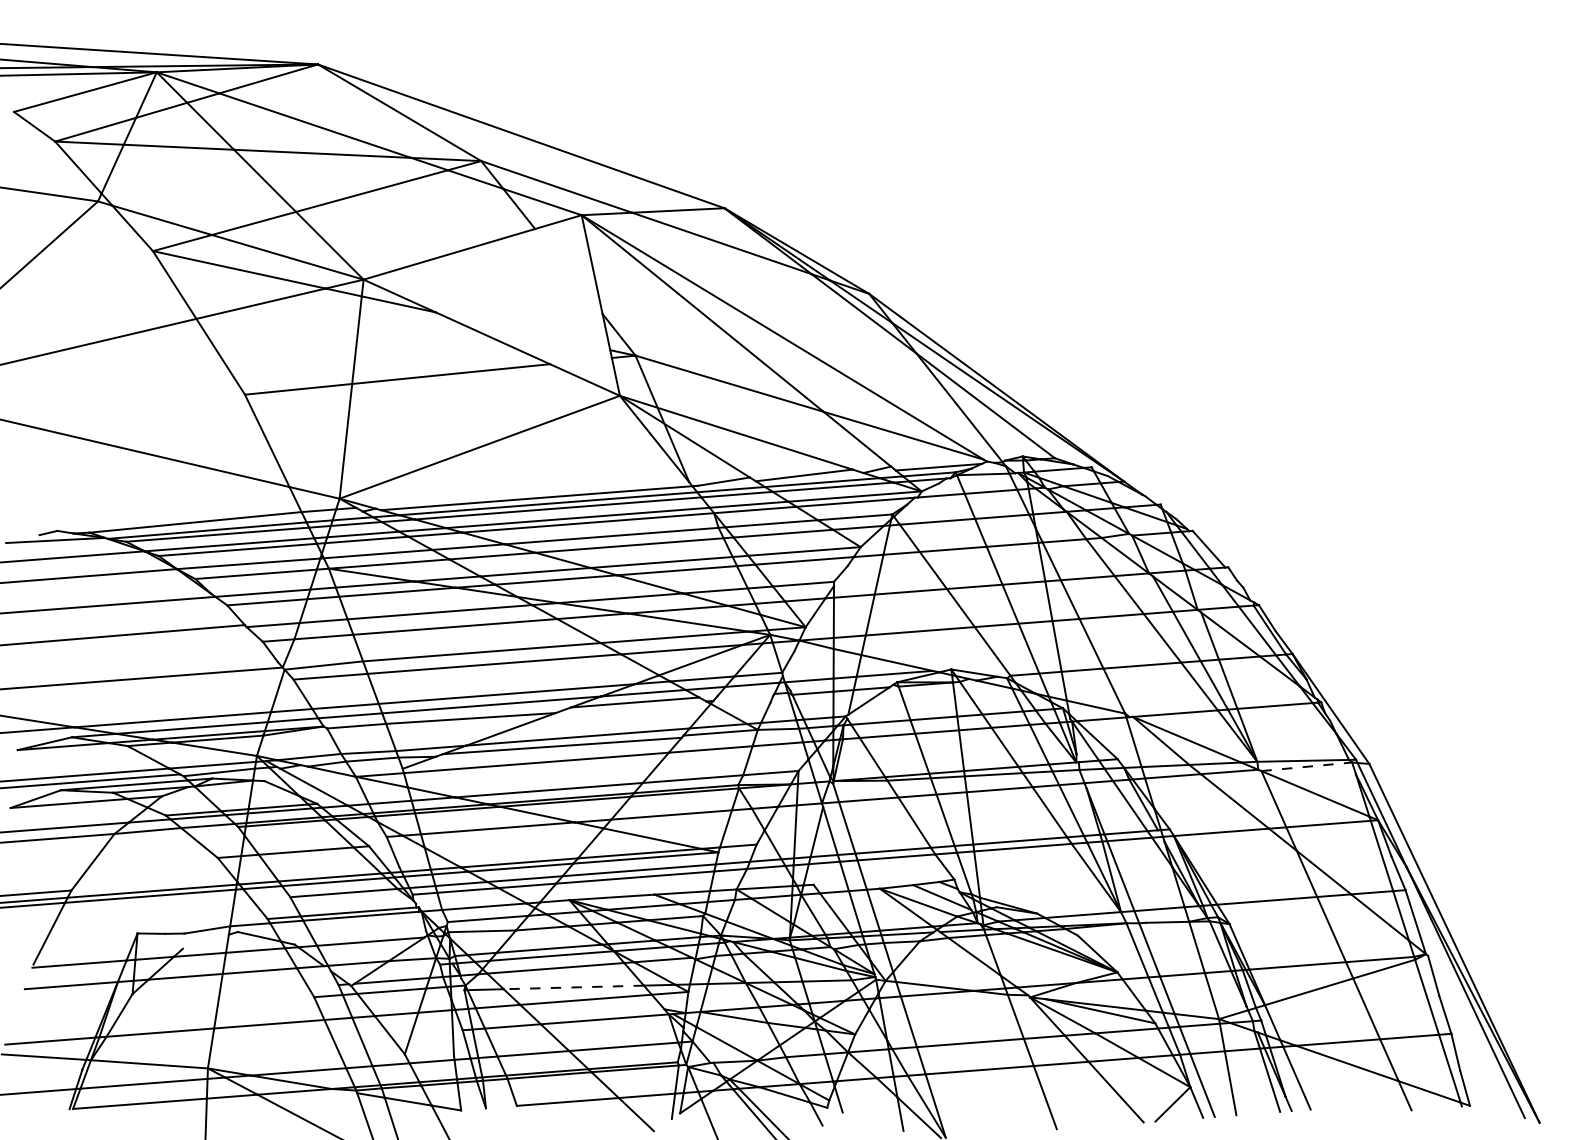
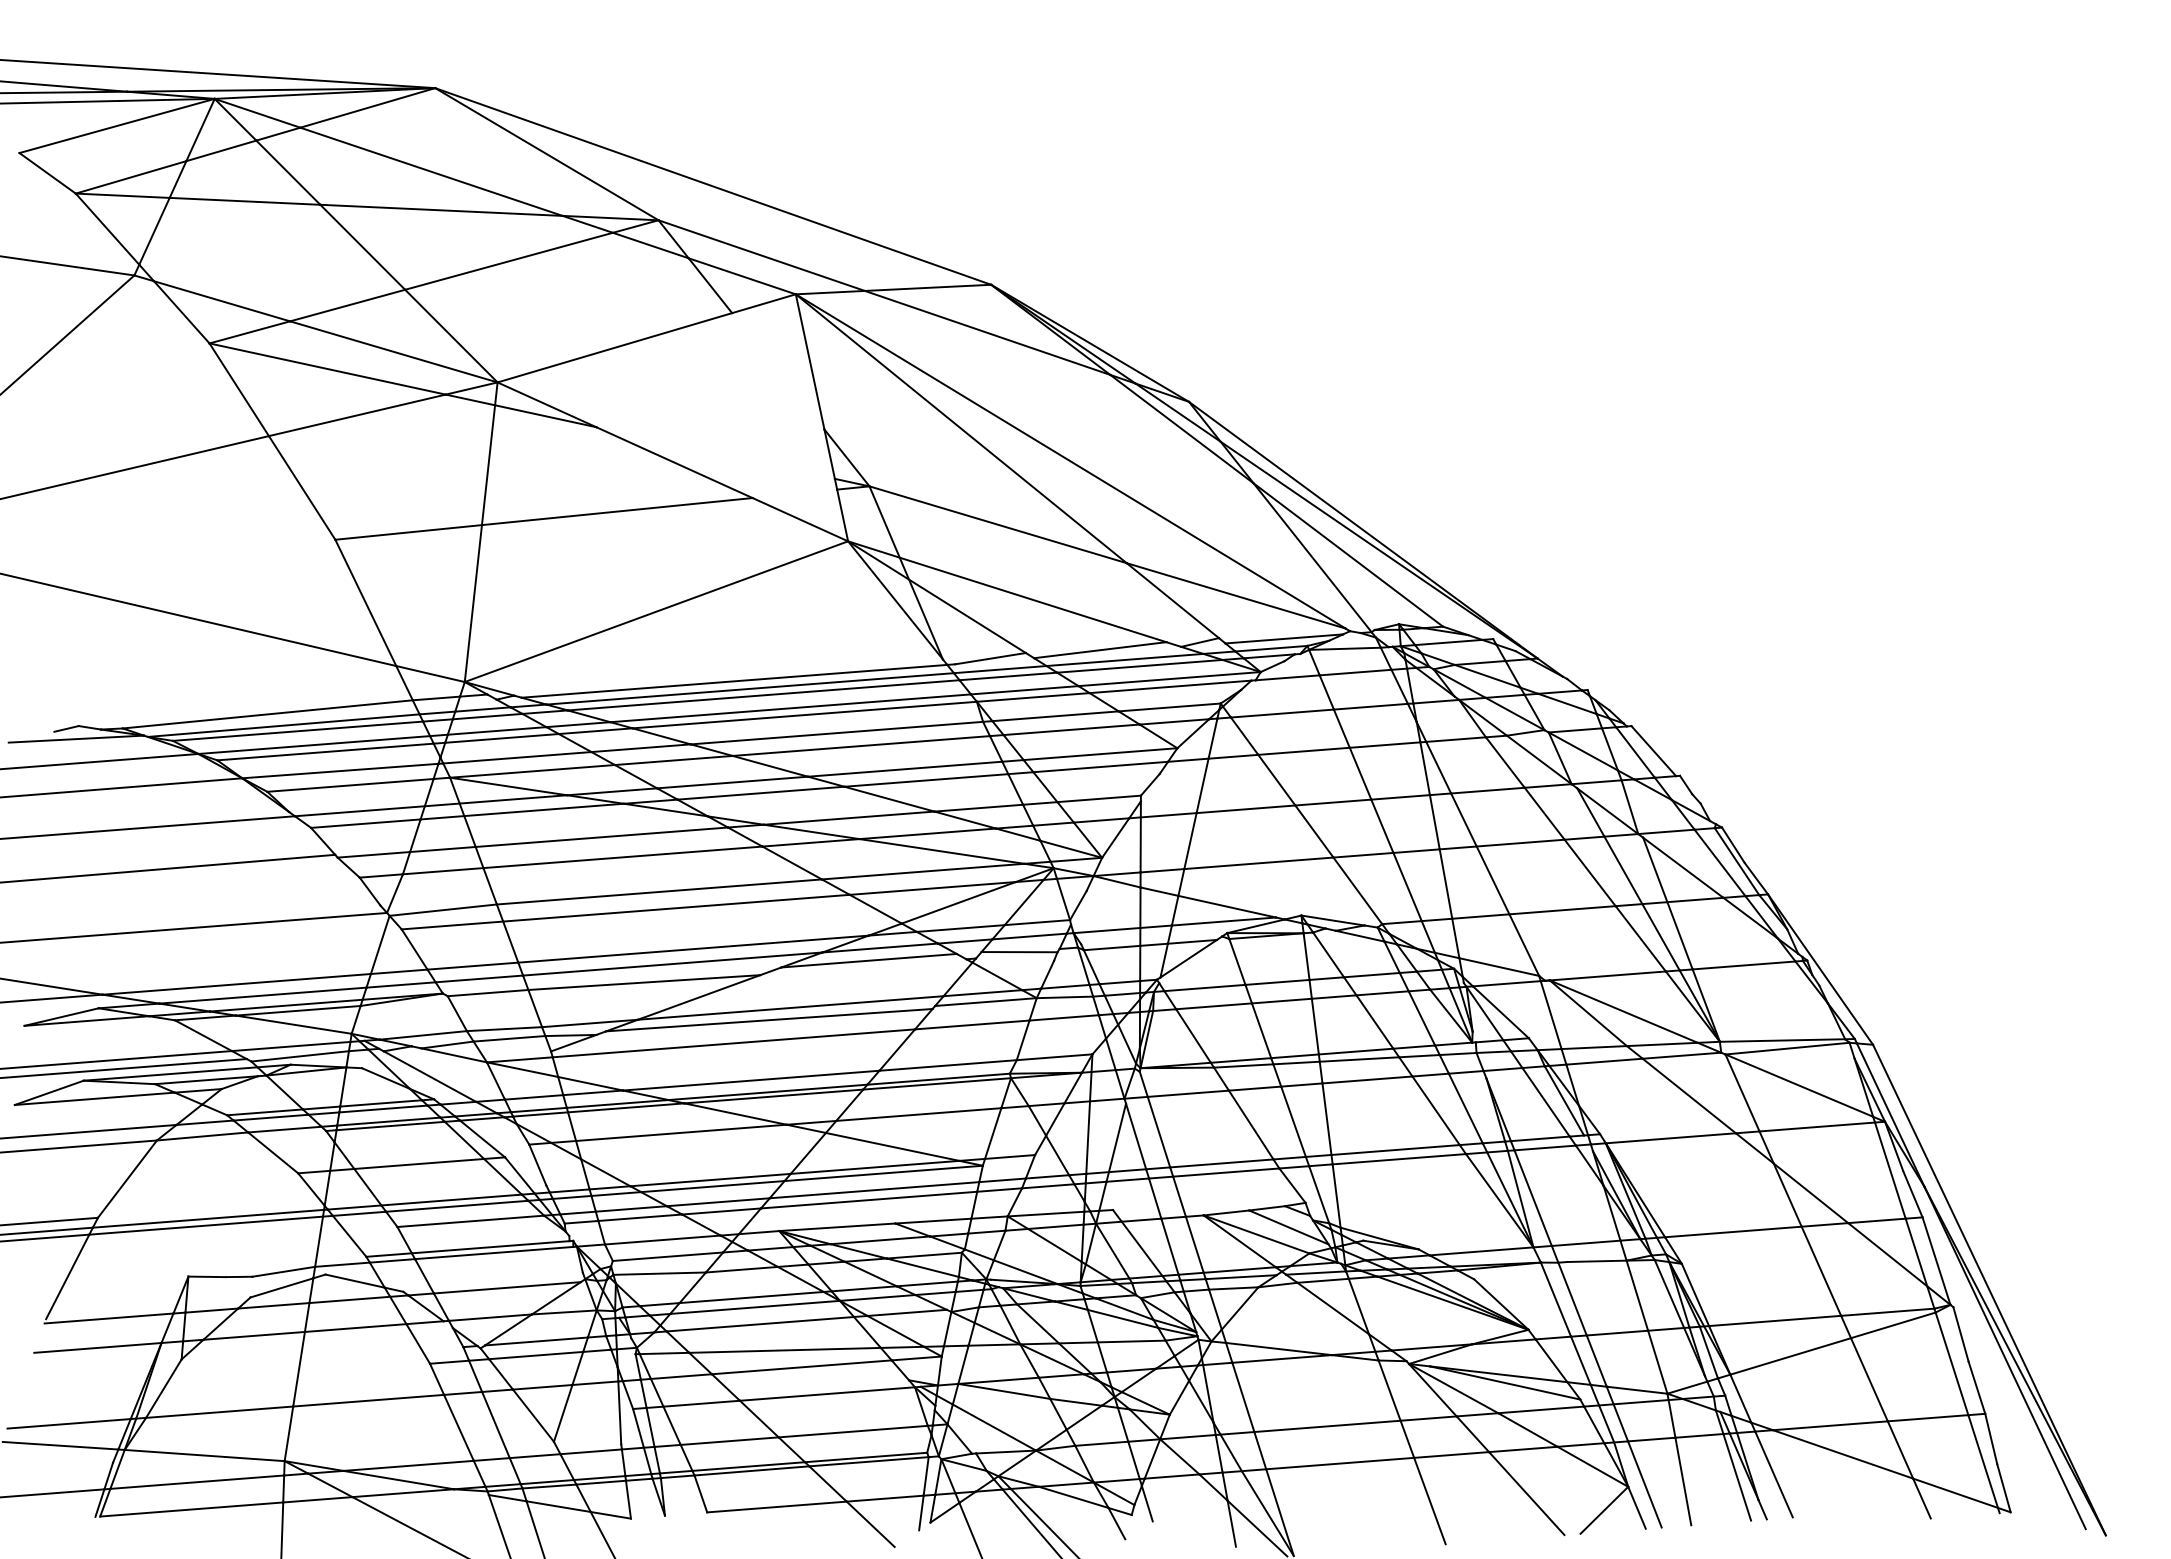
line: (745, 696) -> (1019, 952), added
line: (1307, 766) -> (1788, 1048), dashed -> solid
line: (205, 941) -> (281, 1287), added
line: (574, 987) -> (785, 1350), dashed -> solid

